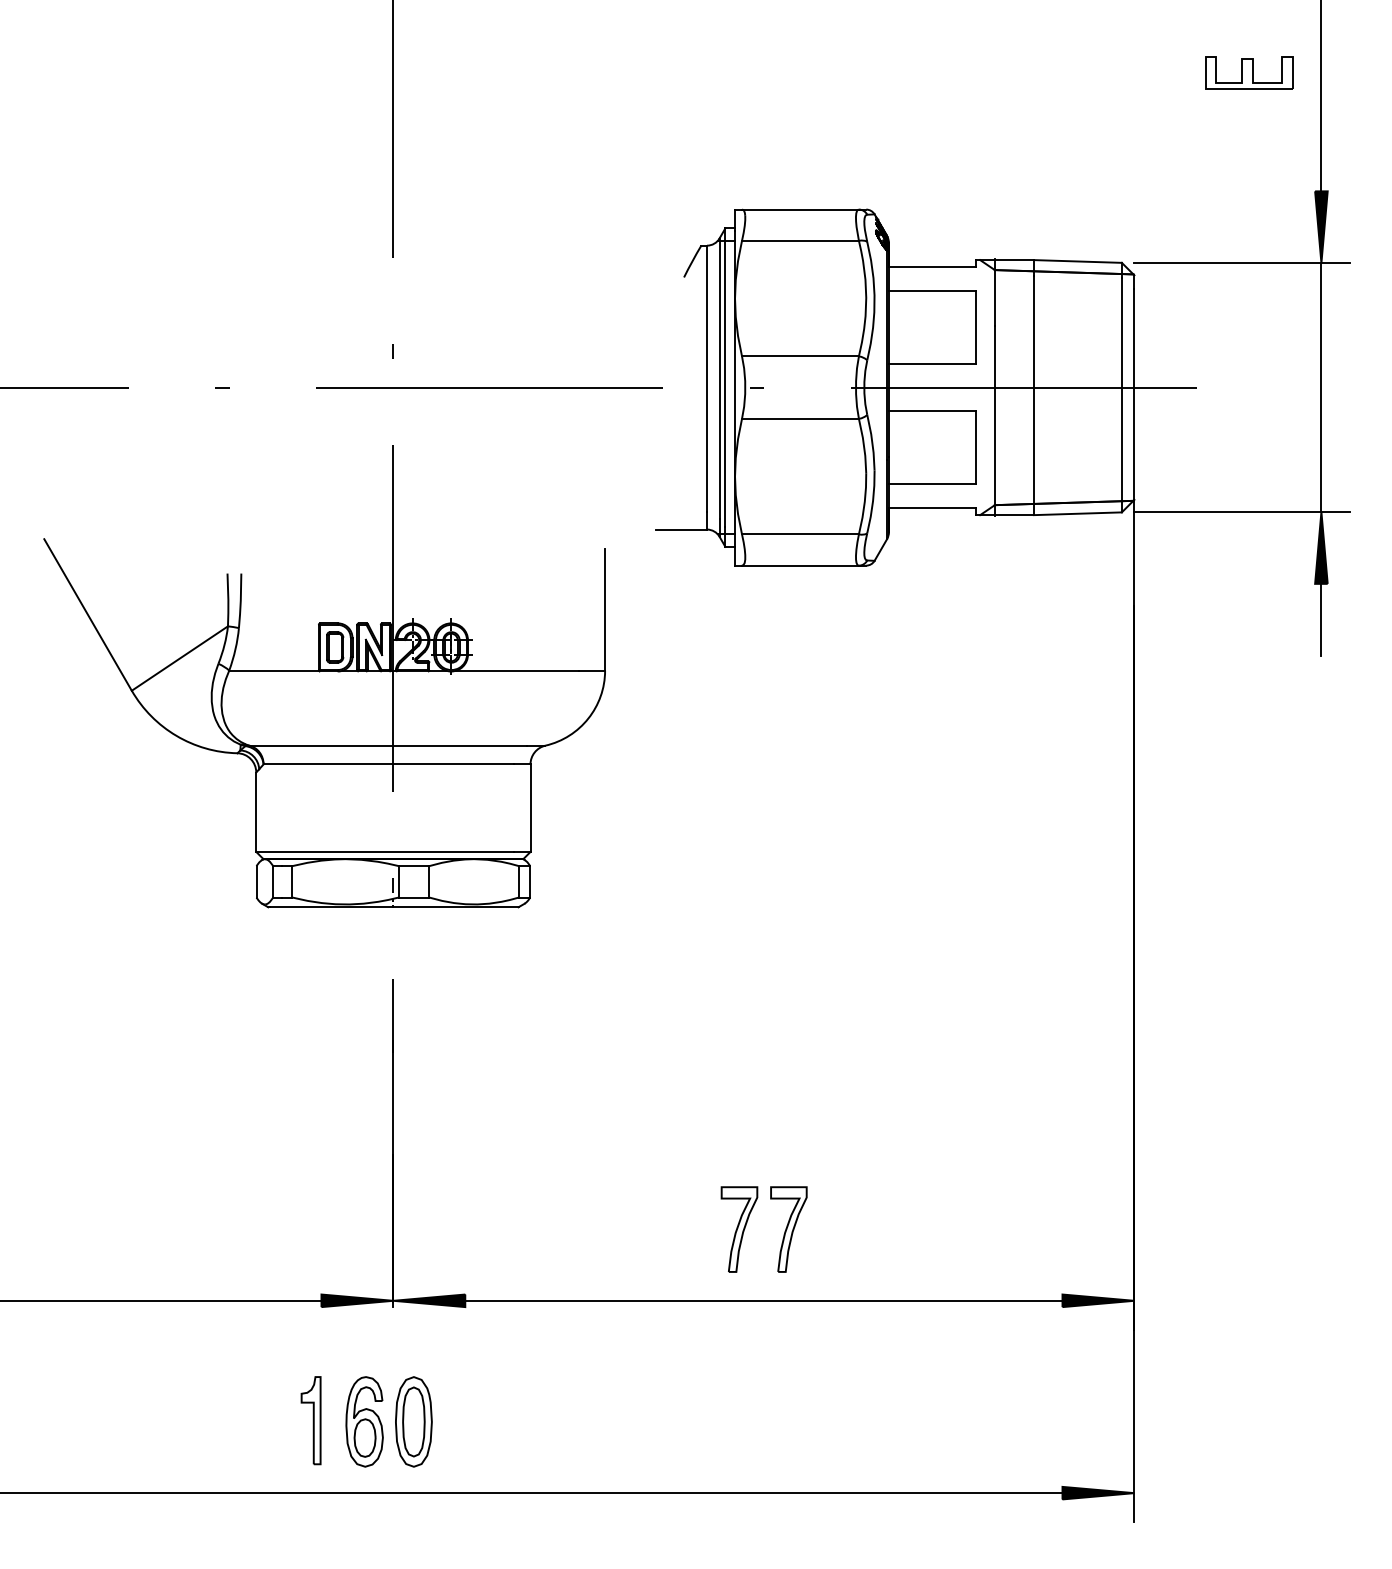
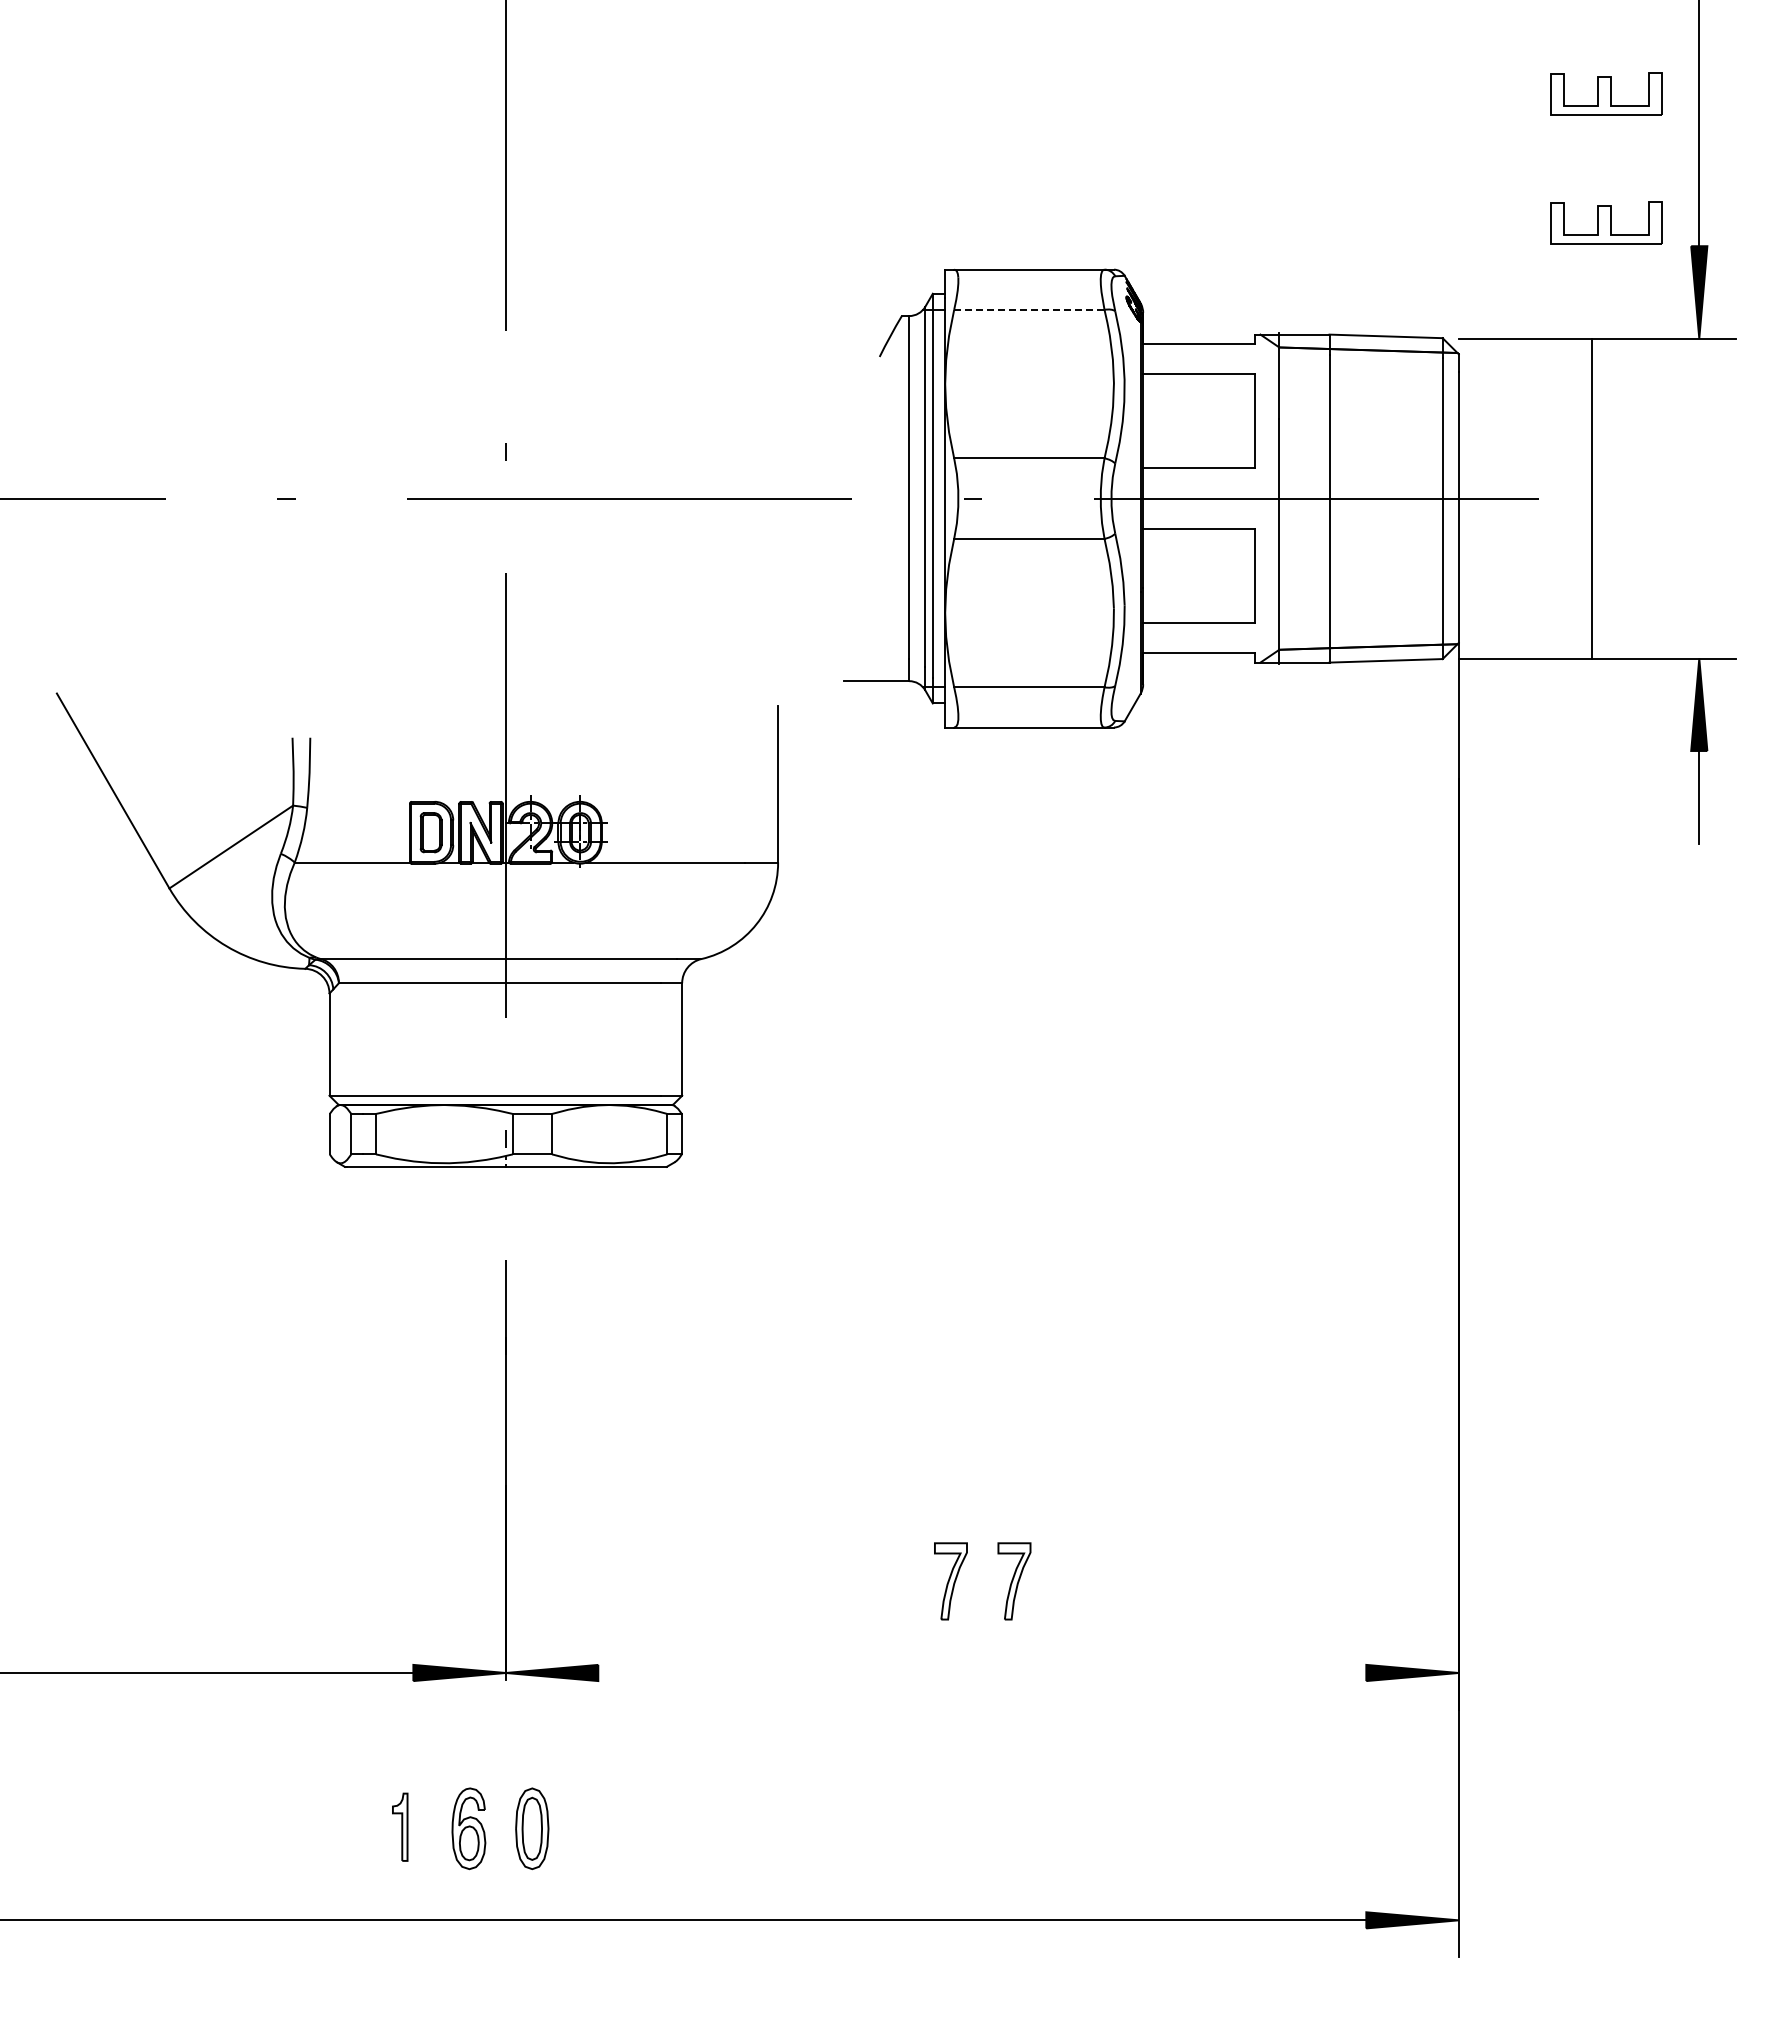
part: (1249, 172) -> (1606, 222), added
line: (800, 240) -> (1029, 309), solid -> dashed
line: (1321, 387) -> (1592, 498), moved
part: (739, 1229) -> (950, 1581), size x0.7
part: (788, 1229) -> (1014, 1581), size x0.7
line: (764, 1300) -> (982, 1672), removed
part: (311, 1420) -> (400, 1827), size x0.6
part: (364, 1421) -> (468, 1828), size x0.7
part: (414, 1421) -> (532, 1828), size x0.7

